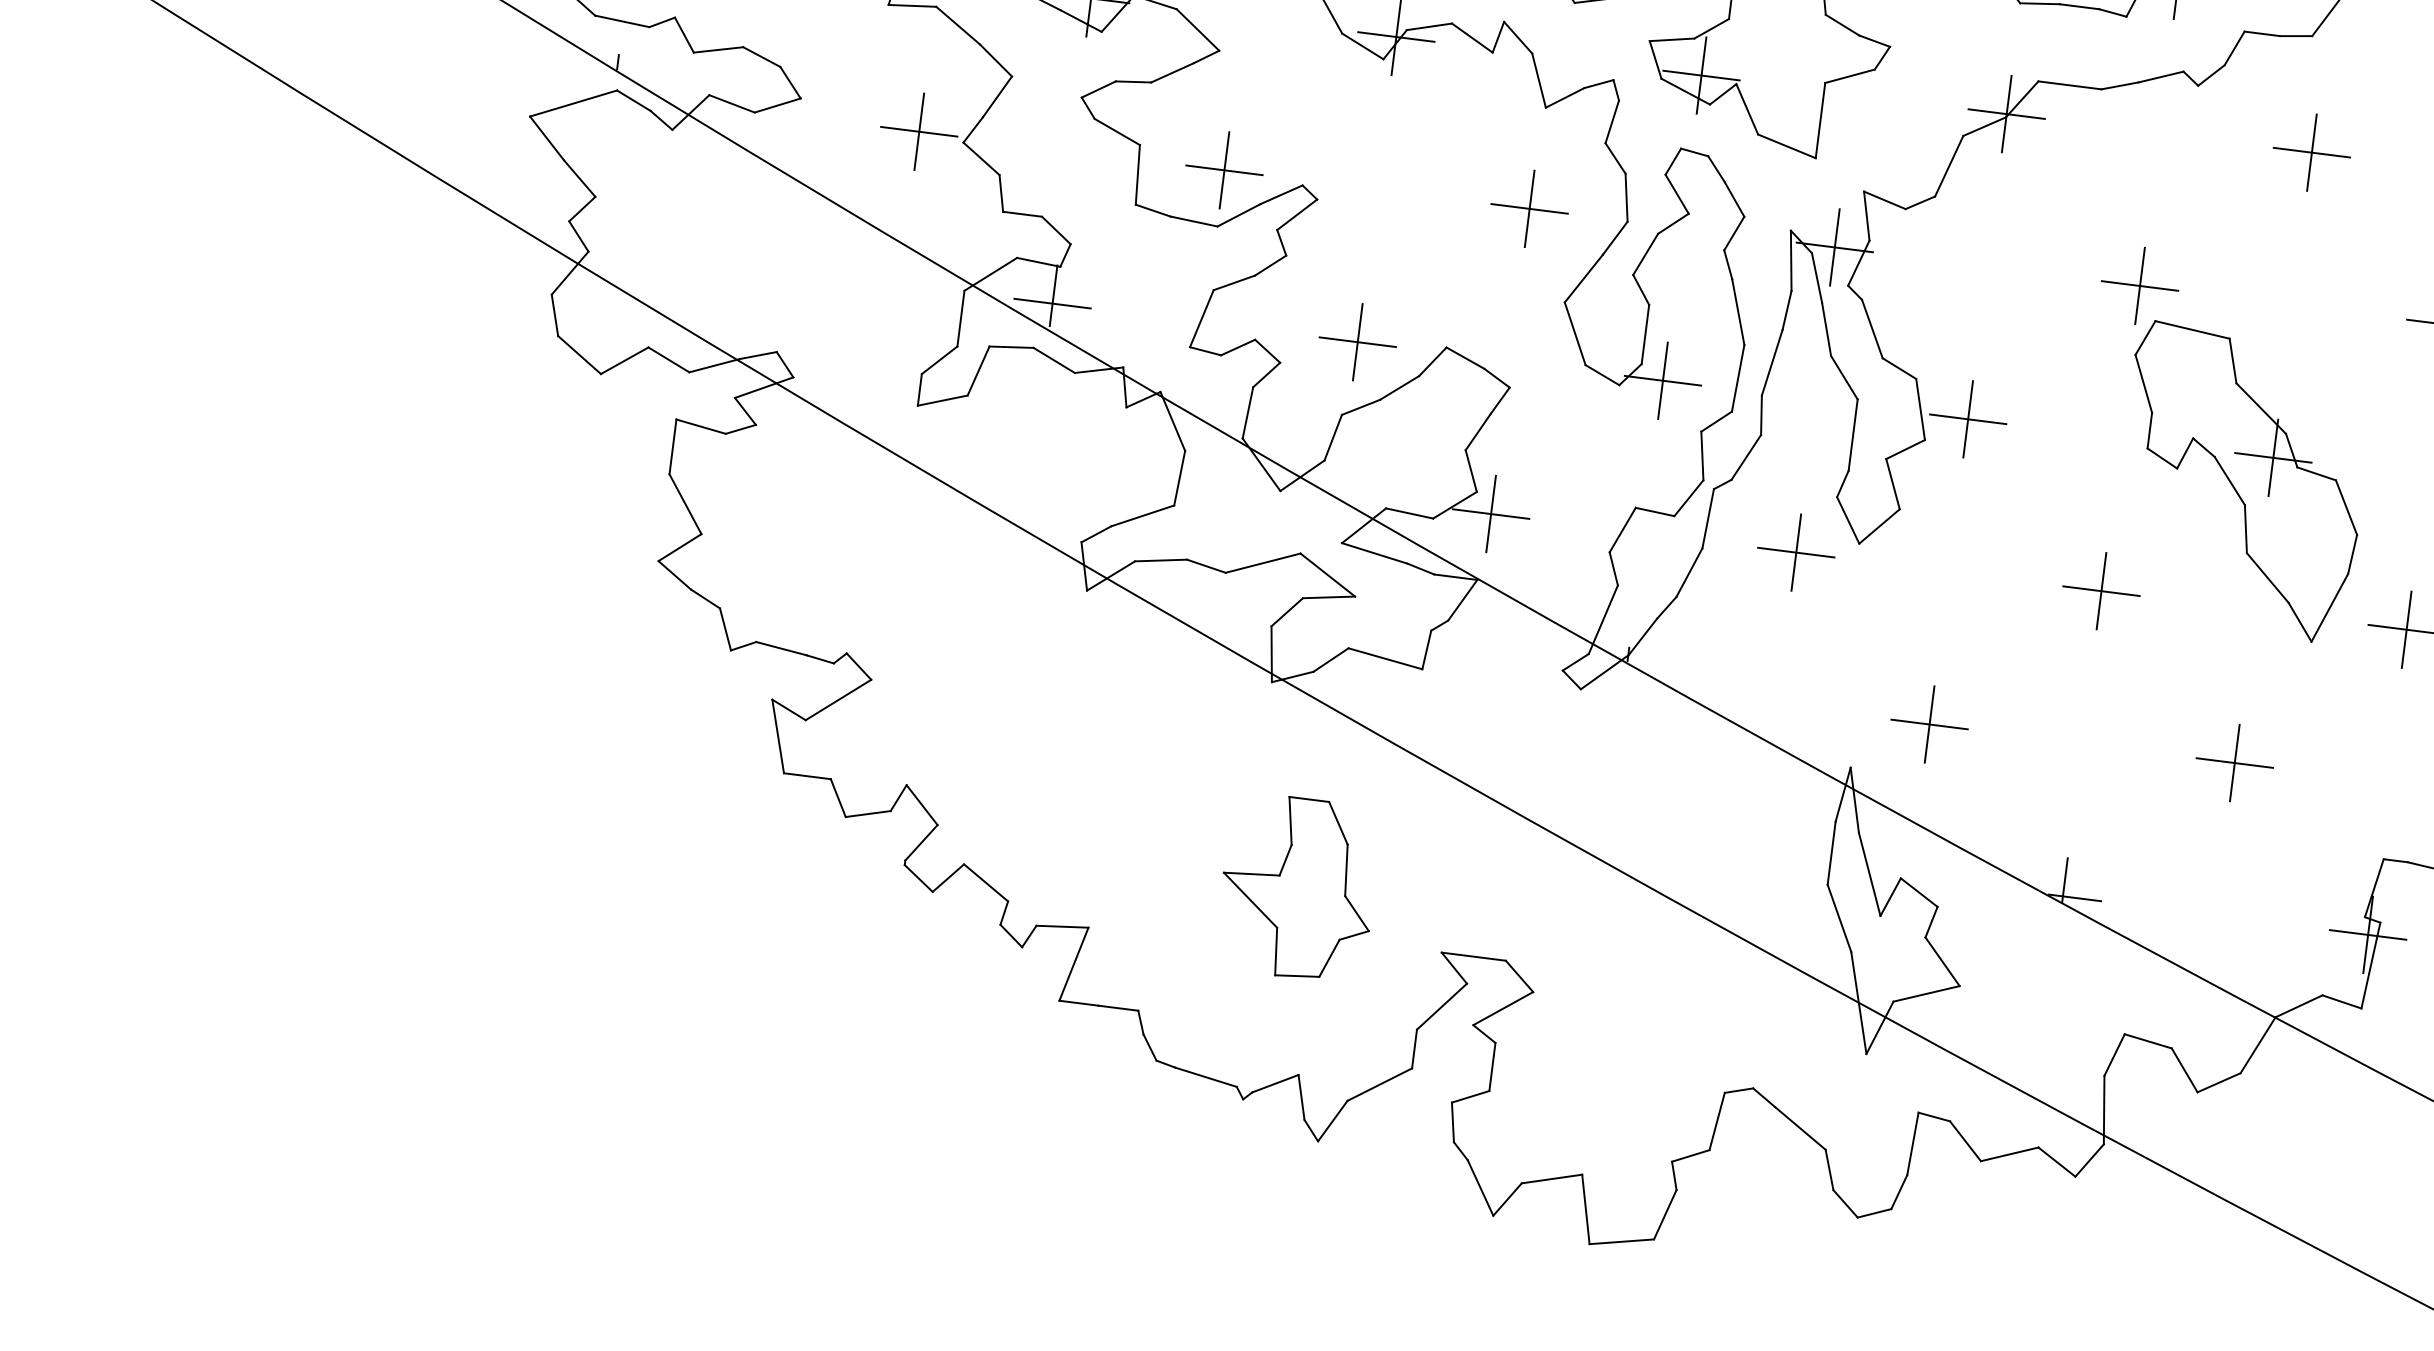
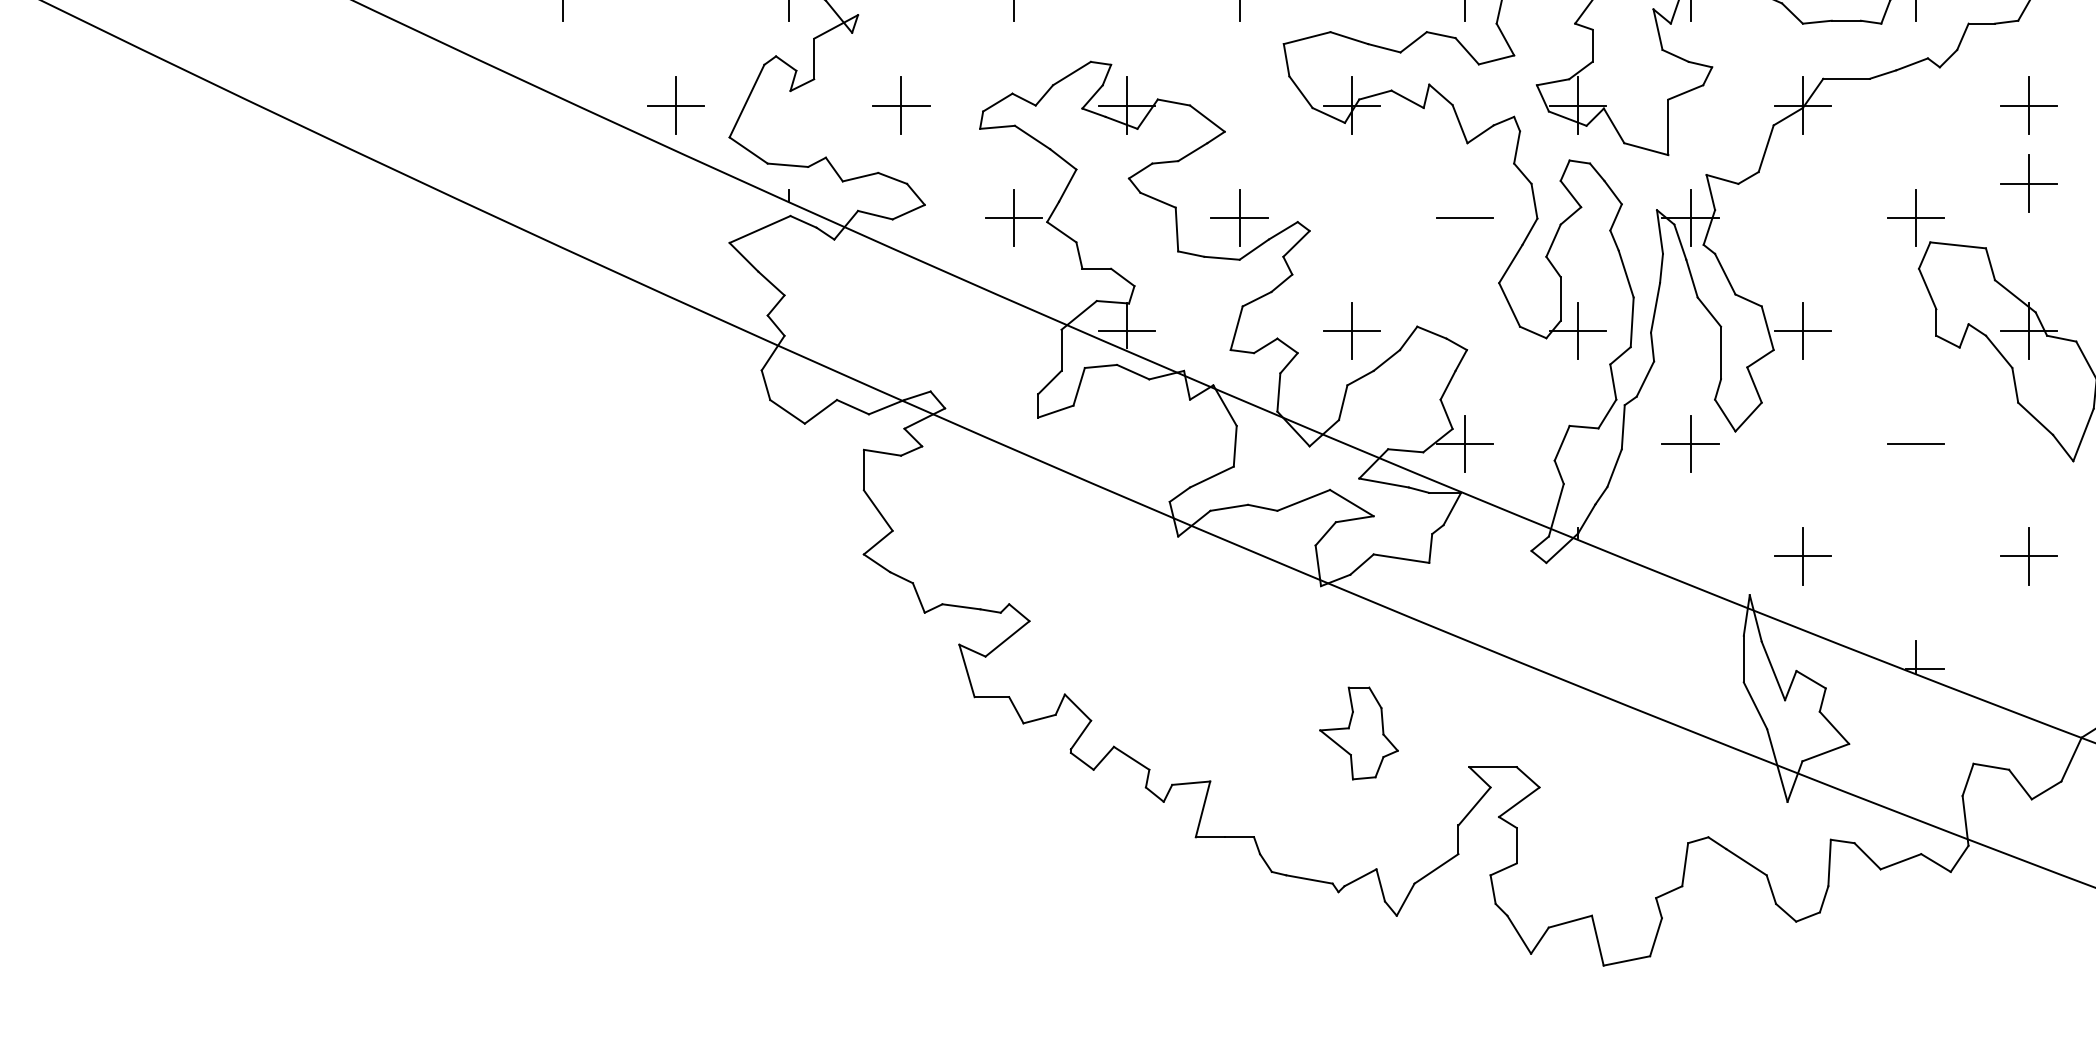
line: (1530, 209) -> (1465, 218), removed
part: (2298, 258) -> (2028, 183), added
line: (2100, 590) -> (1915, 443), removed
part: (1297, 888) -> (1358, 733), size x0.7

